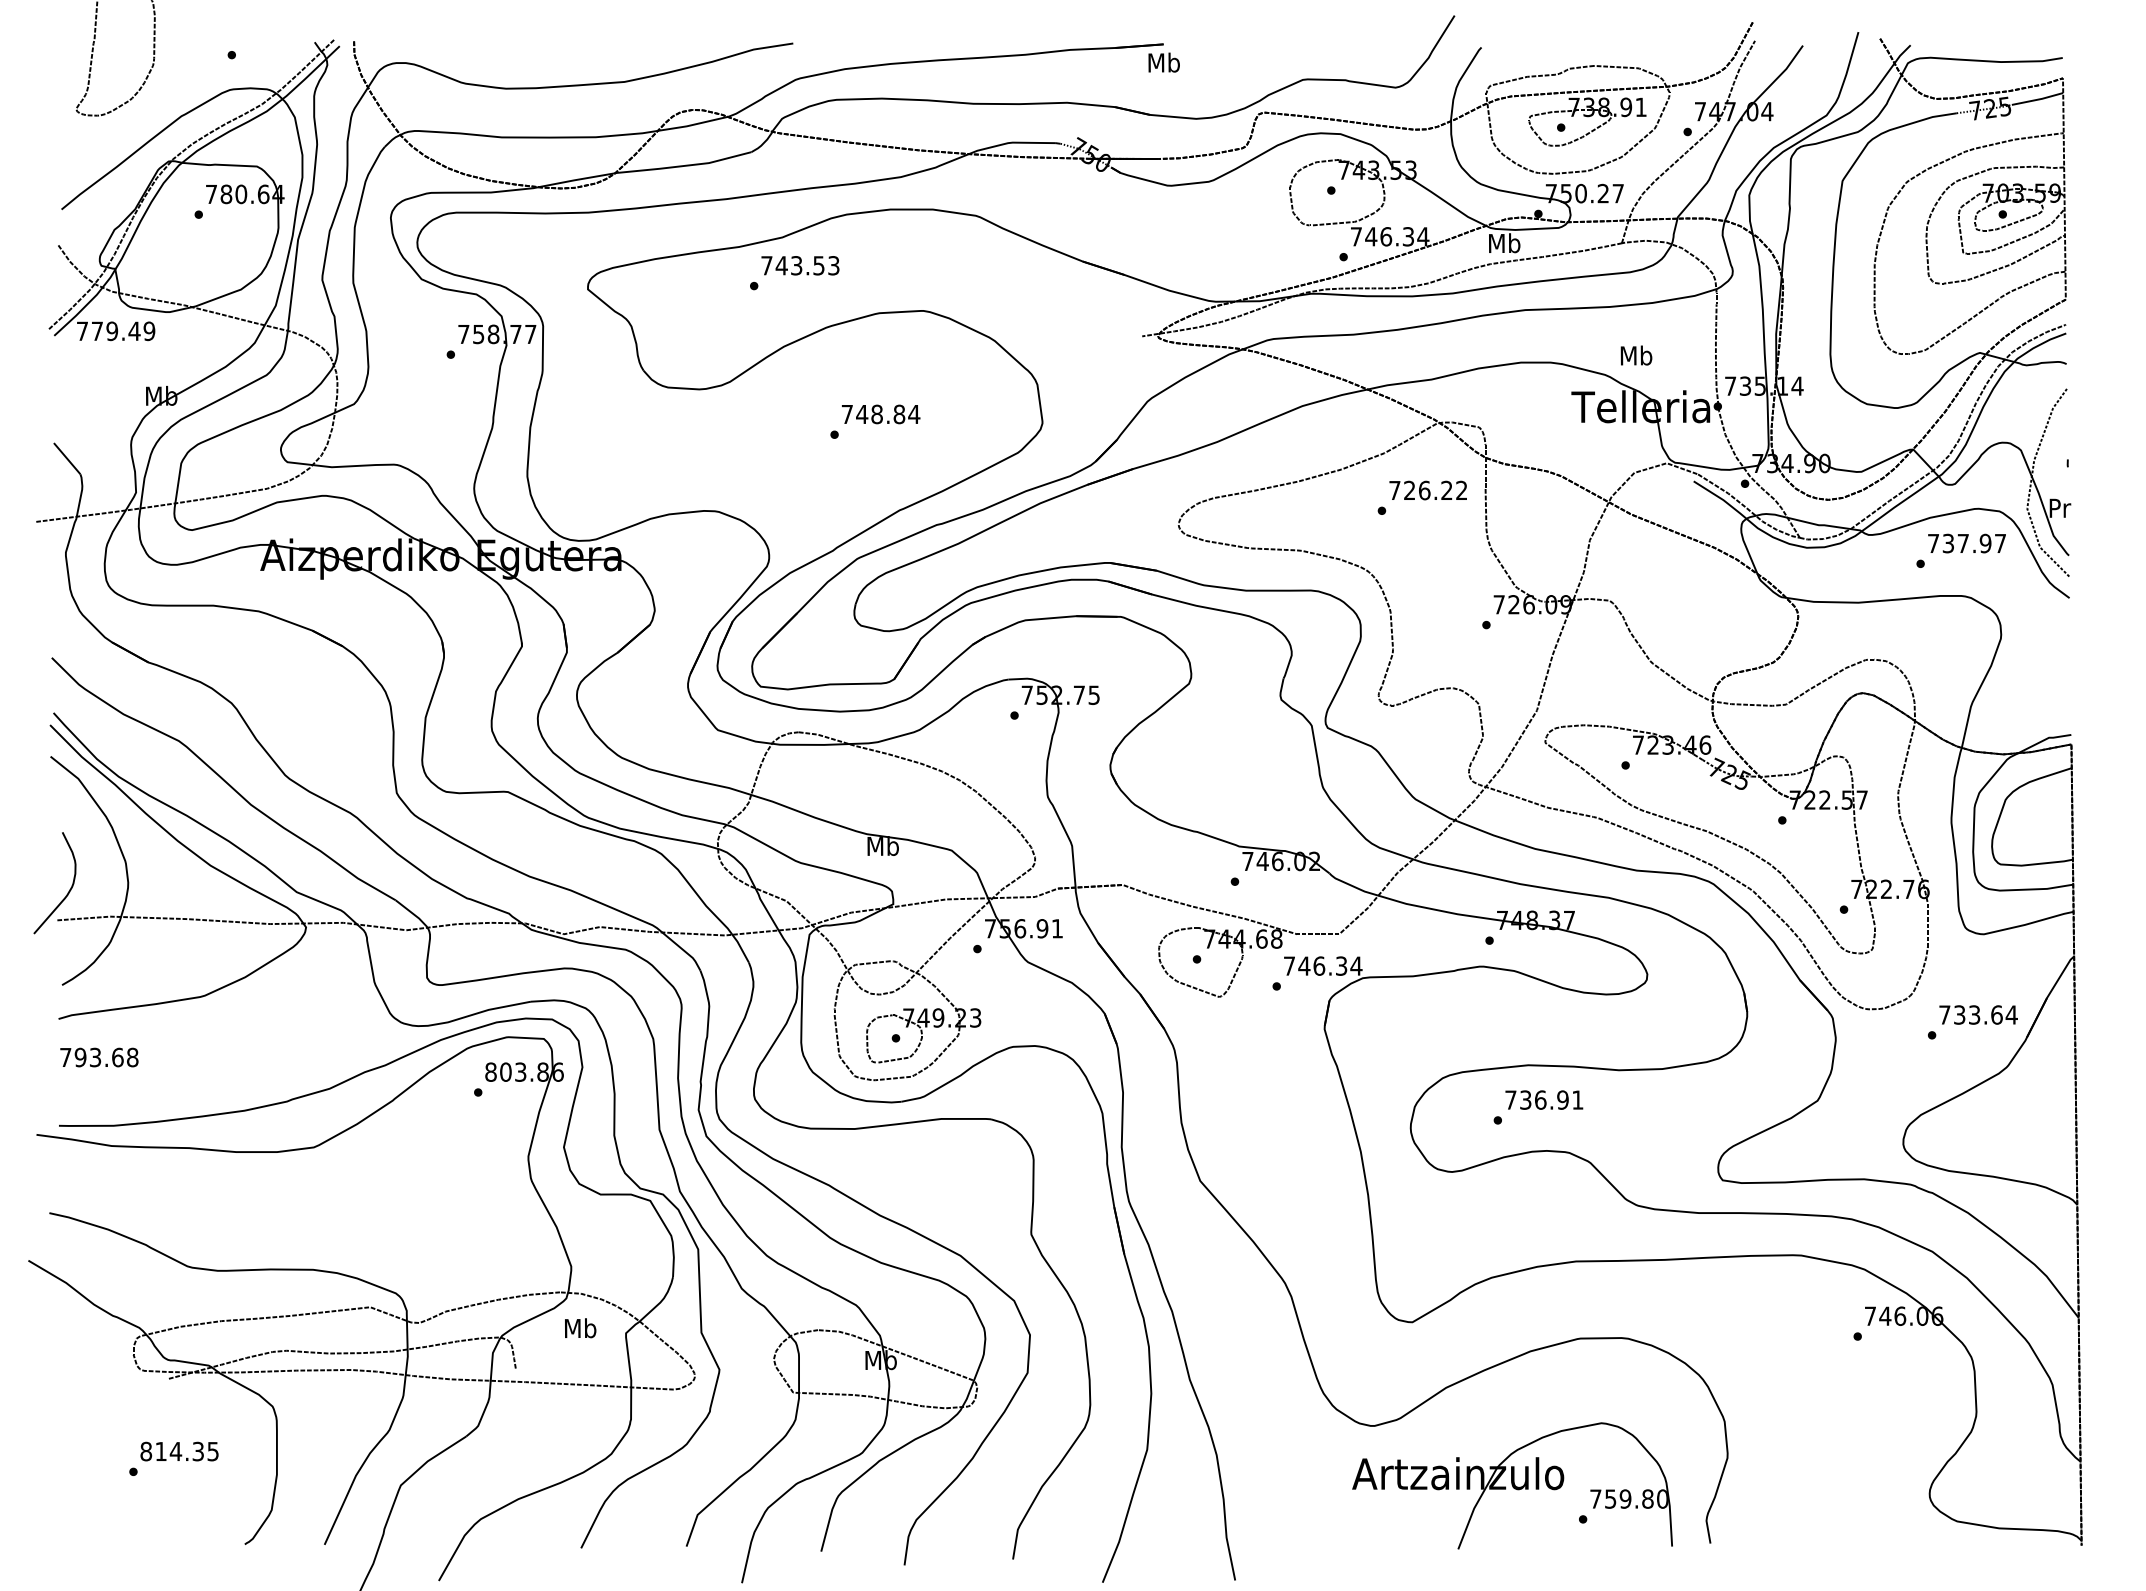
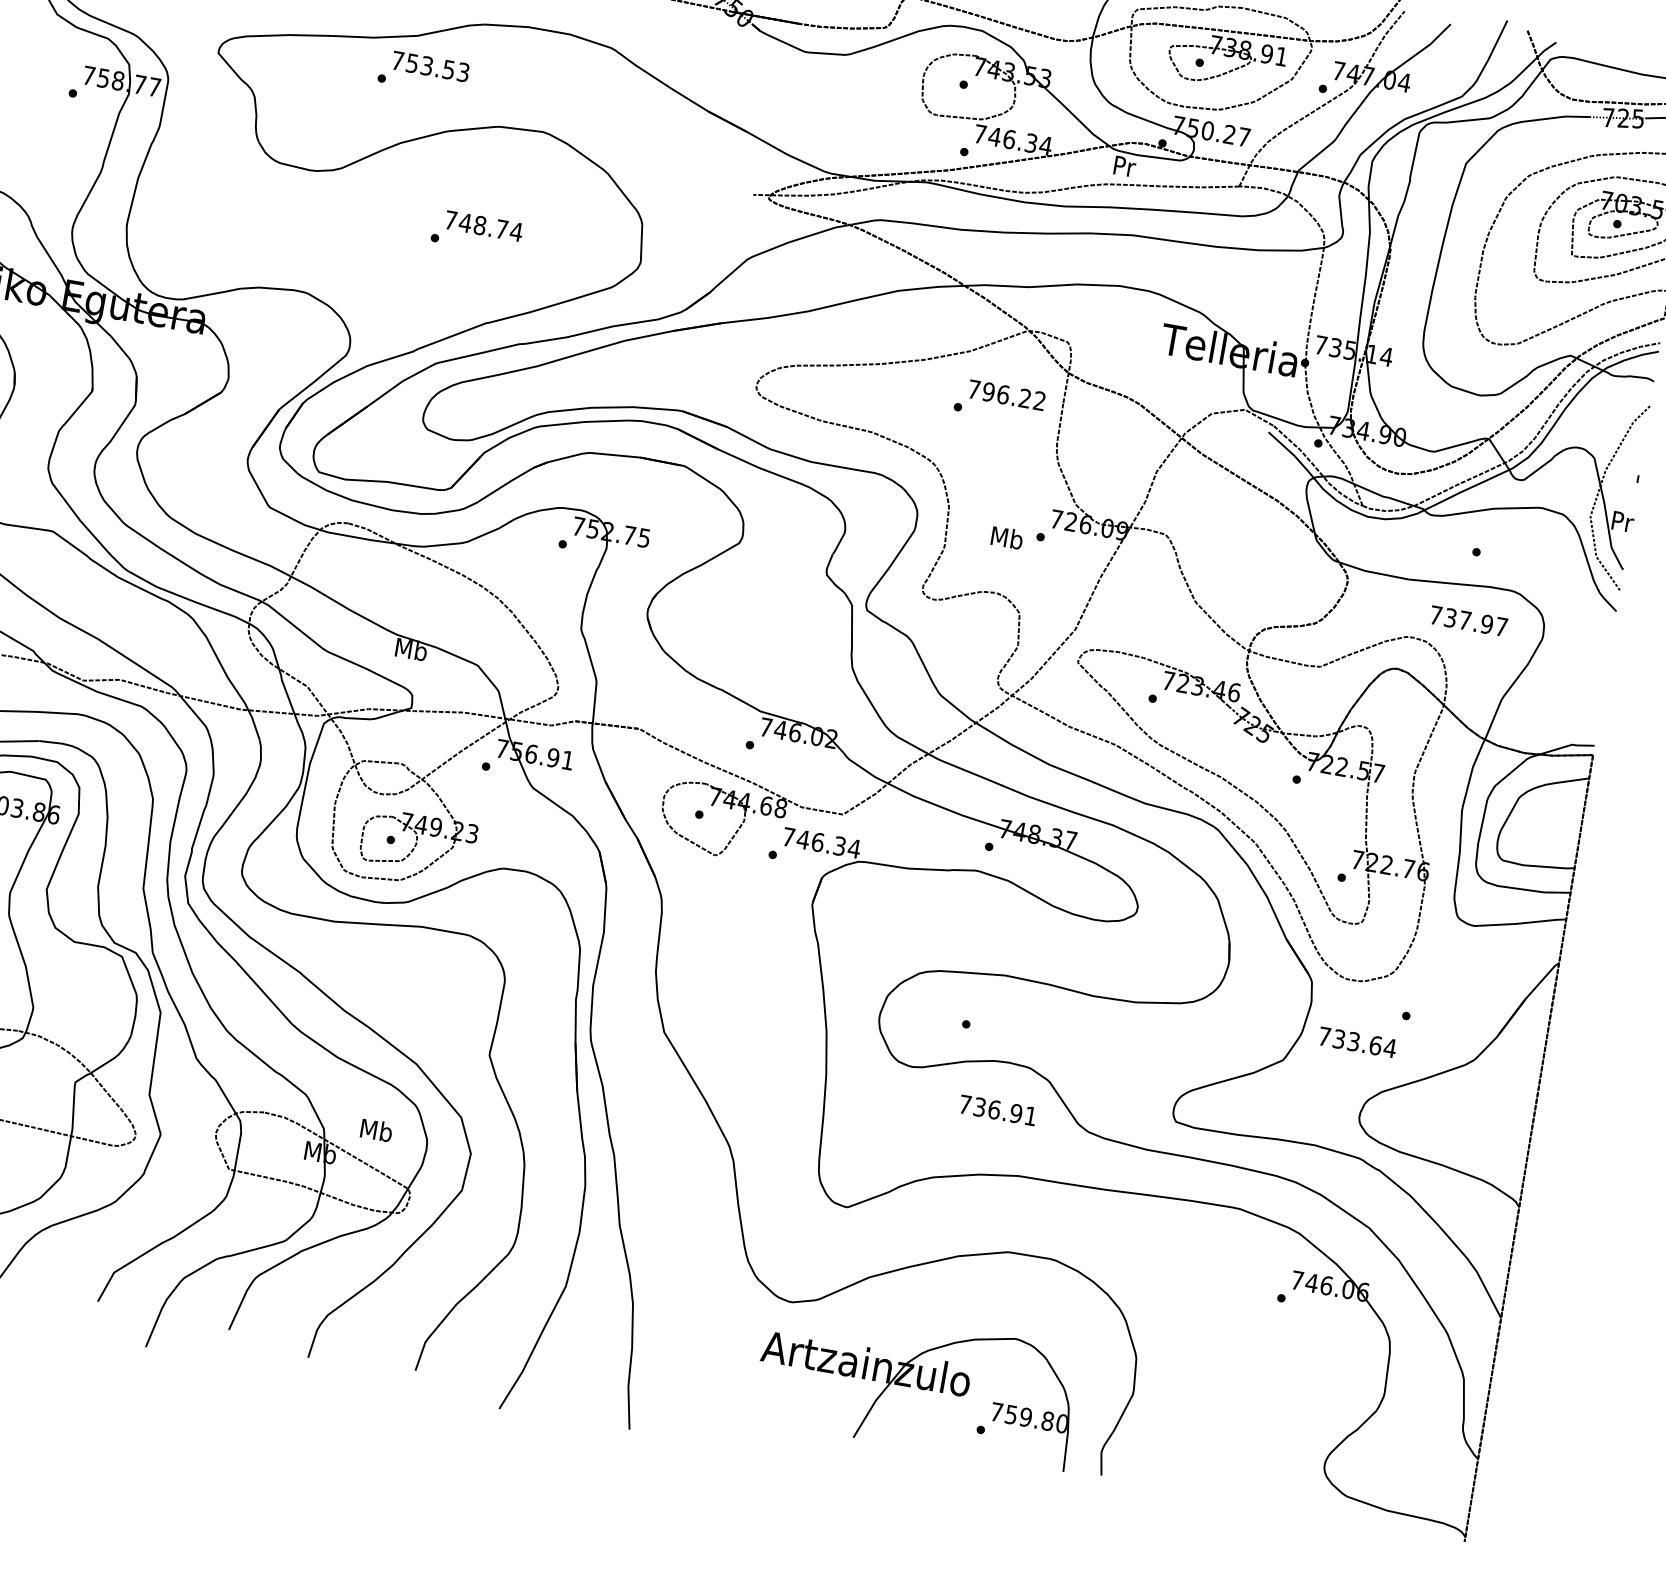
text: (1504, 243) -> (1124, 166), Mb -> Pr
text: (781, 265) -> (412, 63), 743.53 -> 753.53
text: (1636, 355) -> (1007, 537), moved
text: (899, 414) -> (502, 229), 748.84 -> 748.74
text: (1409, 490) -> (988, 392), 726.22 -> 796.22
text: (1966, 543) -> (1468, 621), moved
text: (1978, 1014) -> (1357, 1041), moved
text: (1544, 1099) -> (998, 1109), moved
text: (580, 1328) -> (376, 1130), moved

